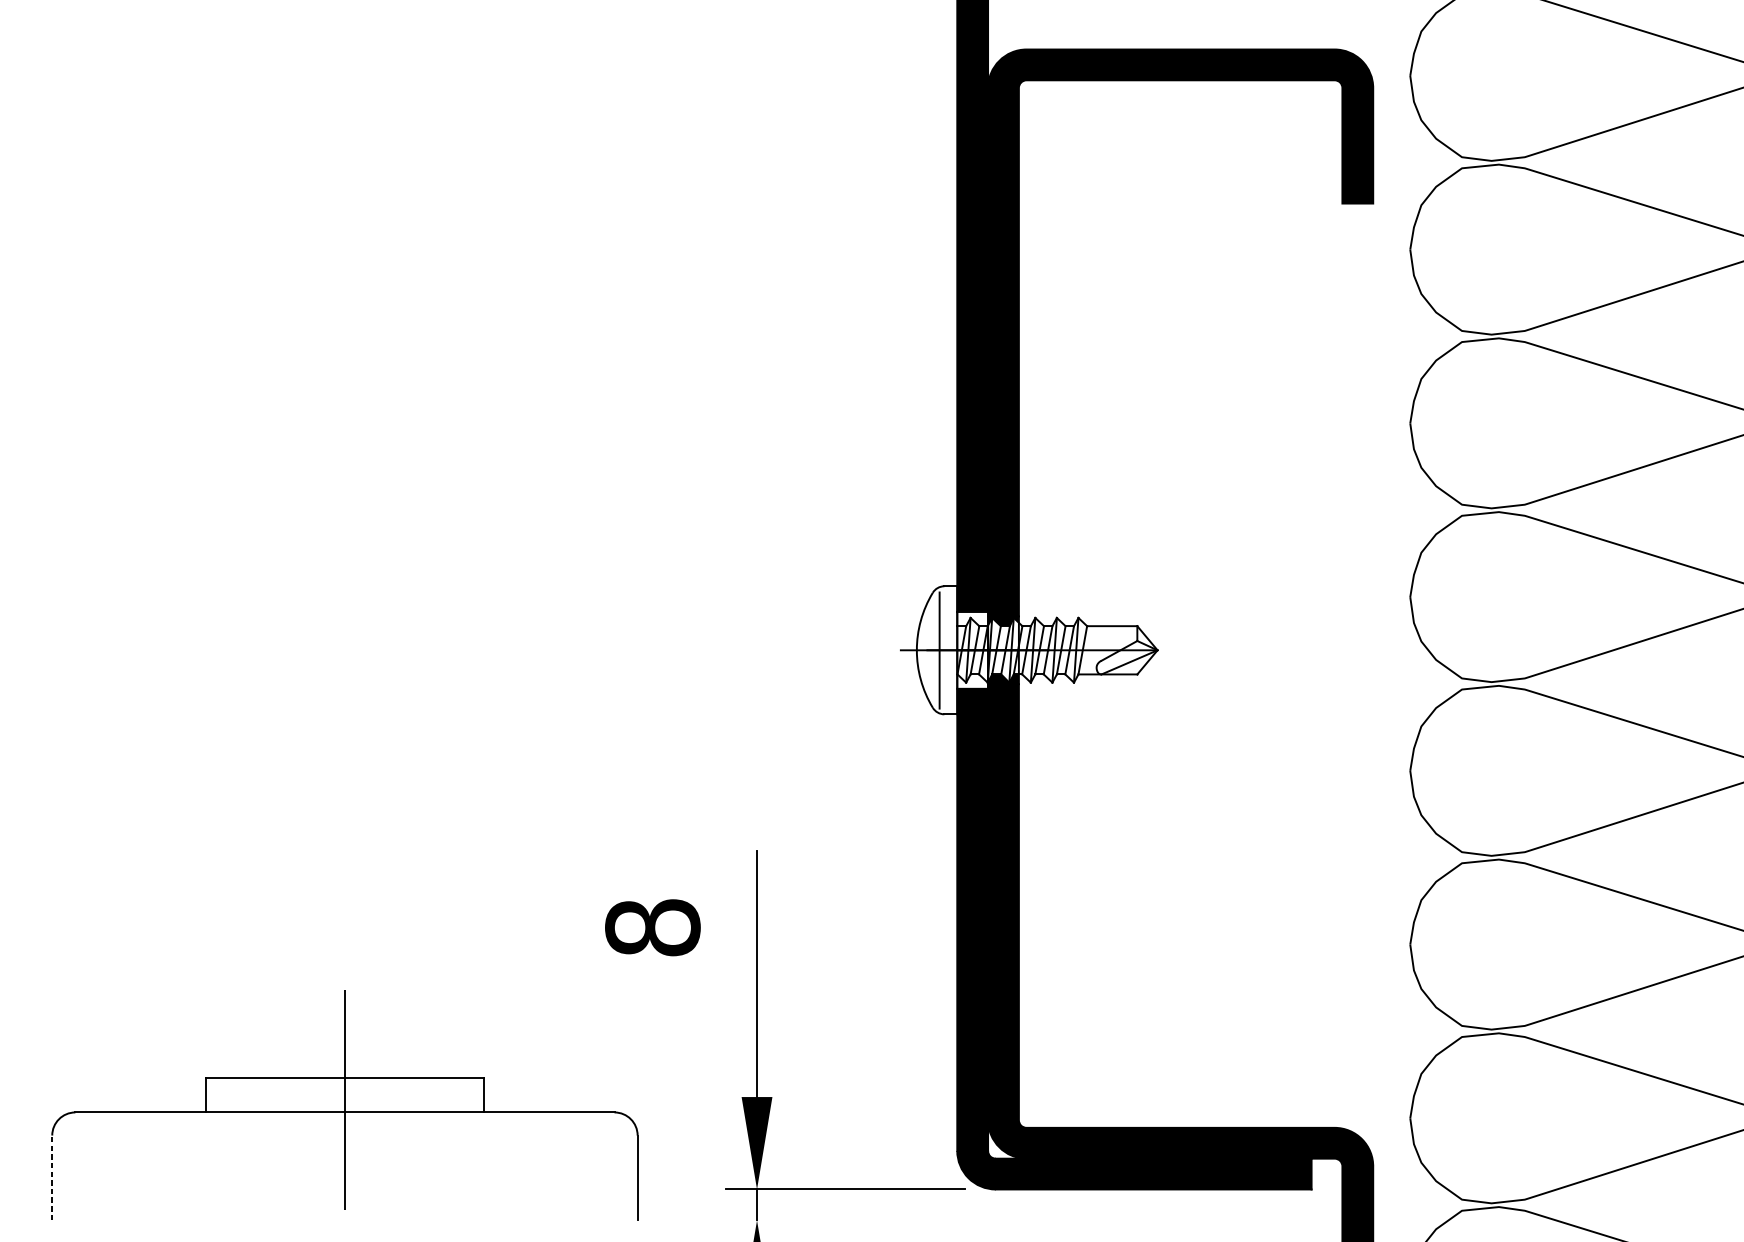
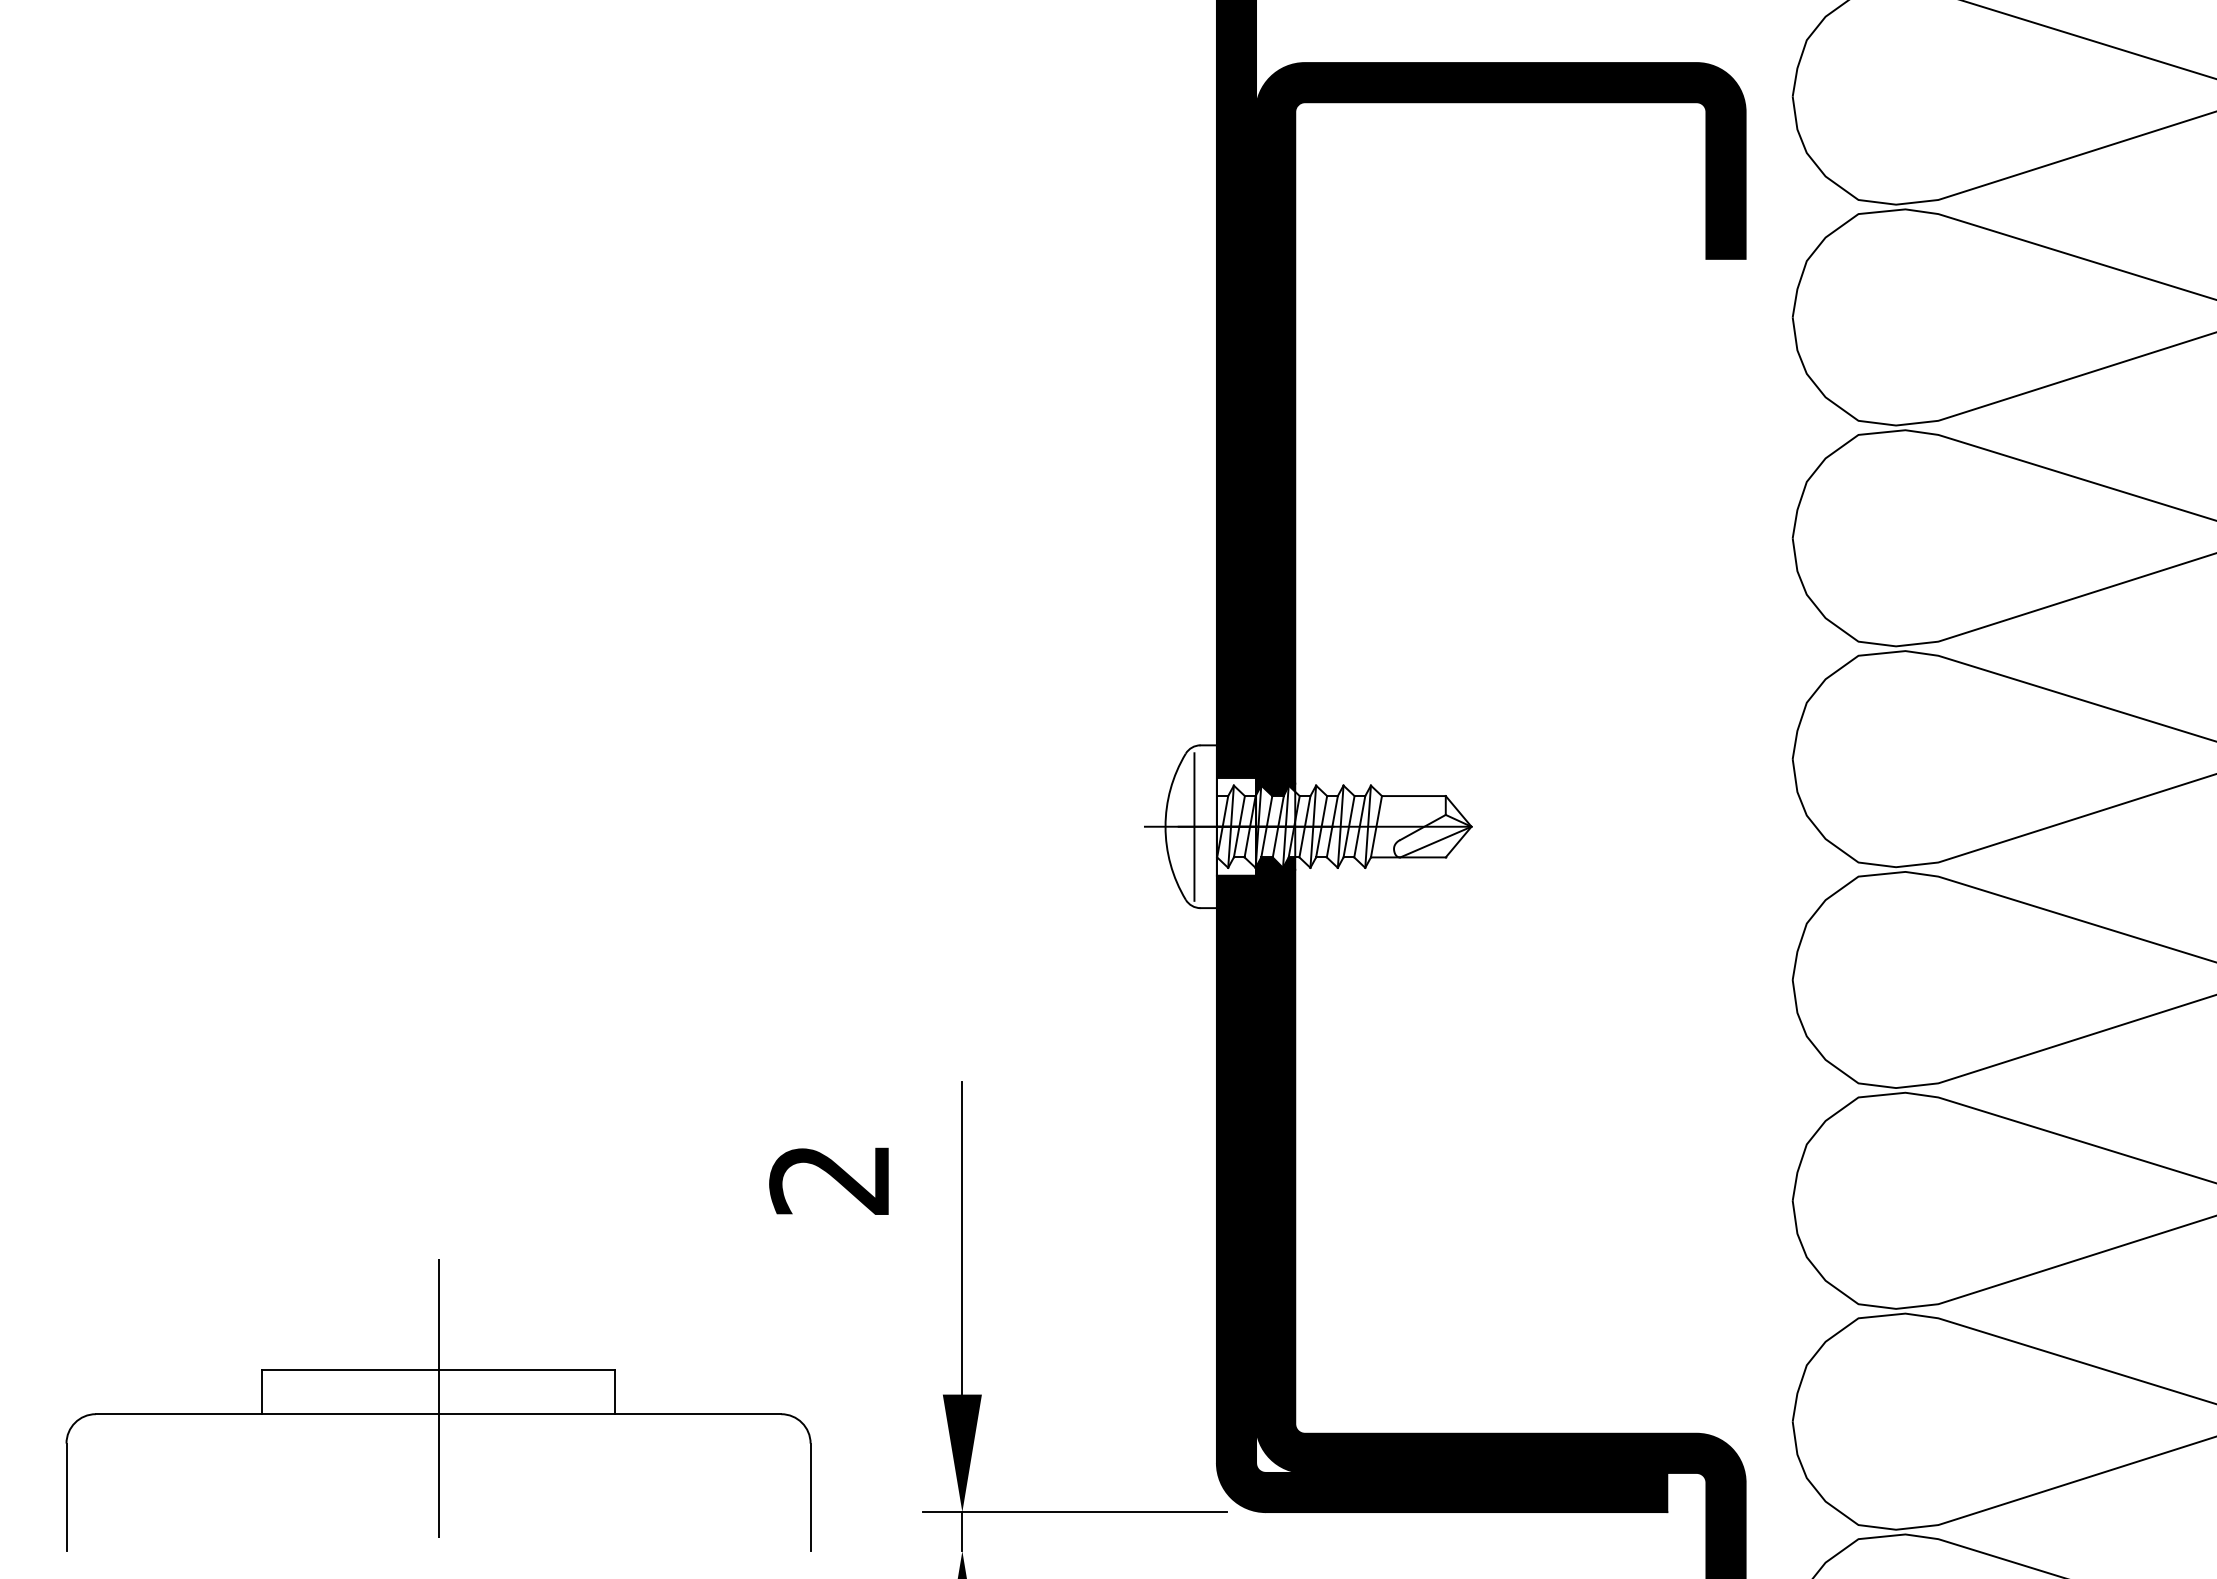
text: (652, 927) -> (829, 1179), 8 -> 2
line: (52, 1177) -> (66, 1497), dashed -> solid

